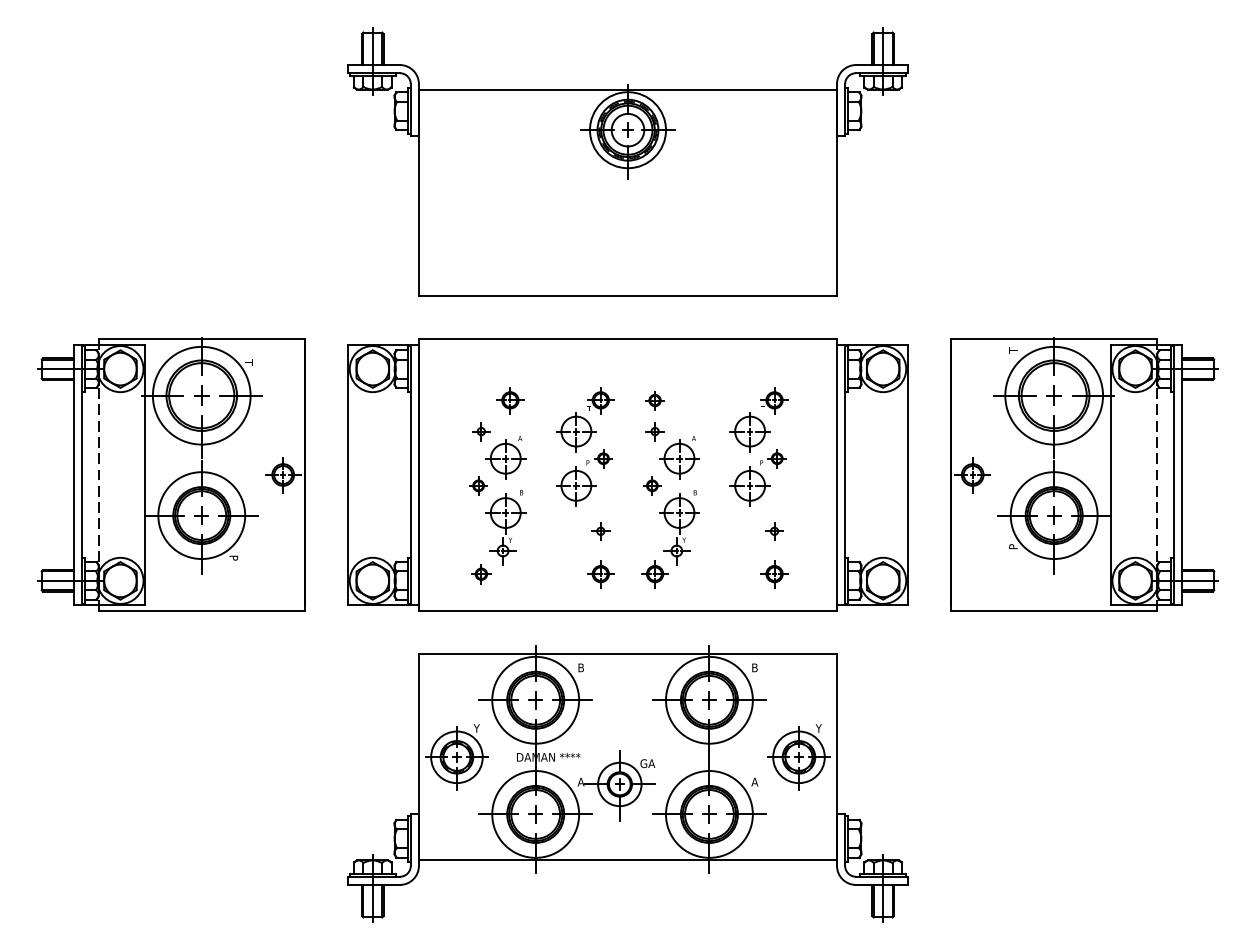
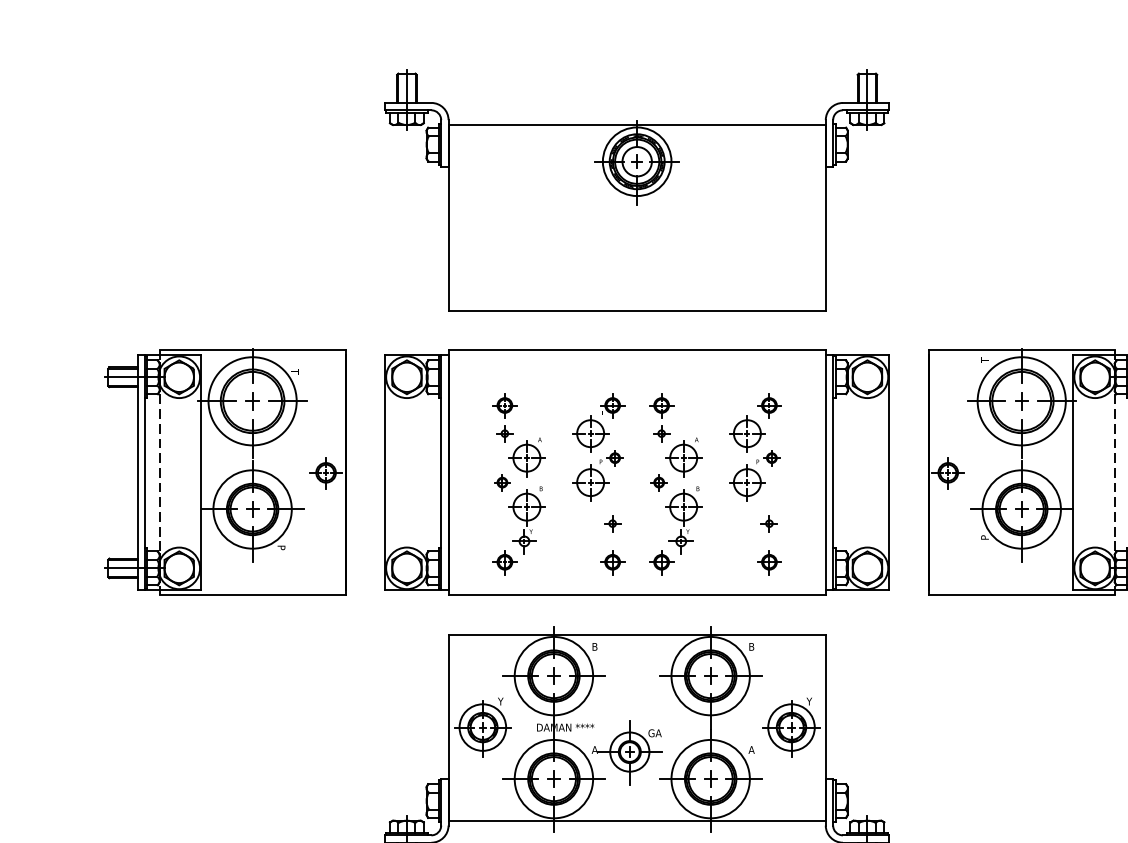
part: (510, 400) -> (505, 405), moved
part: (654, 400) -> (661, 405), size x1.43
part: (481, 574) -> (505, 562), size x1.43

